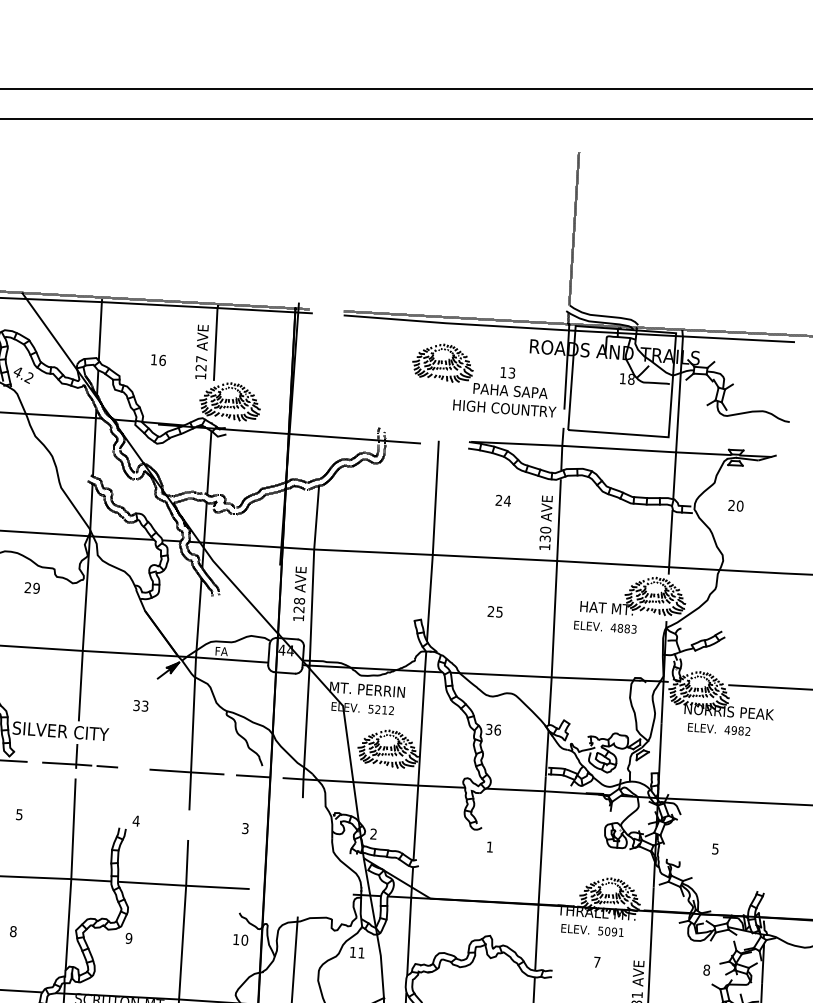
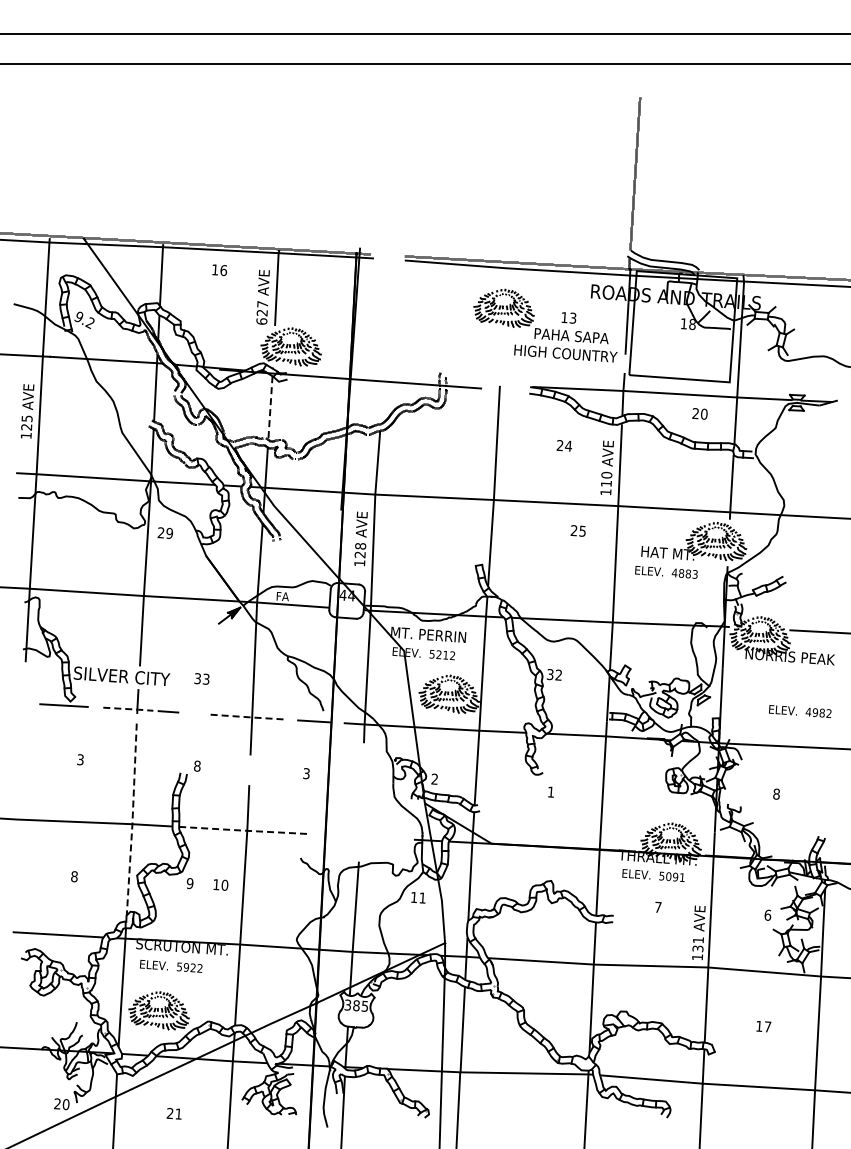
text: (158, 360) -> (219, 270), moved
text: (17, 371) -> (78, 316), 4.2 -> 9.2
text: (200, 376) -> (261, 321), 127 -> 627
line: (209, 462) -> (270, 407), solid -> dashed
text: (735, 505) -> (699, 413), moved
text: (544, 538) -> (605, 483), 130 -> 110
text: (31, 587) -> (164, 532), moved
text: (494, 611) -> (577, 530), moved
text: (140, 705) -> (201, 678), moved
text: (497, 729) -> (558, 674), 36 -> 32
text: (719, 729) -> (800, 711), moved
line: (67, 764) -> (128, 709), solid -> dashed
line: (188, 772) -> (249, 717), solid -> dashed
text: (19, 814) -> (80, 759), 5 -> 3
text: (135, 820) -> (196, 765), 4 -> 8
text: (715, 848) -> (776, 793), 5 -> 8
line: (71, 875) -> (132, 820), solid -> dashed
line: (184, 885) -> (245, 830), solid -> dashed
text: (240, 939) -> (220, 884), moved
text: (706, 969) -> (767, 914), 8 -> 6

